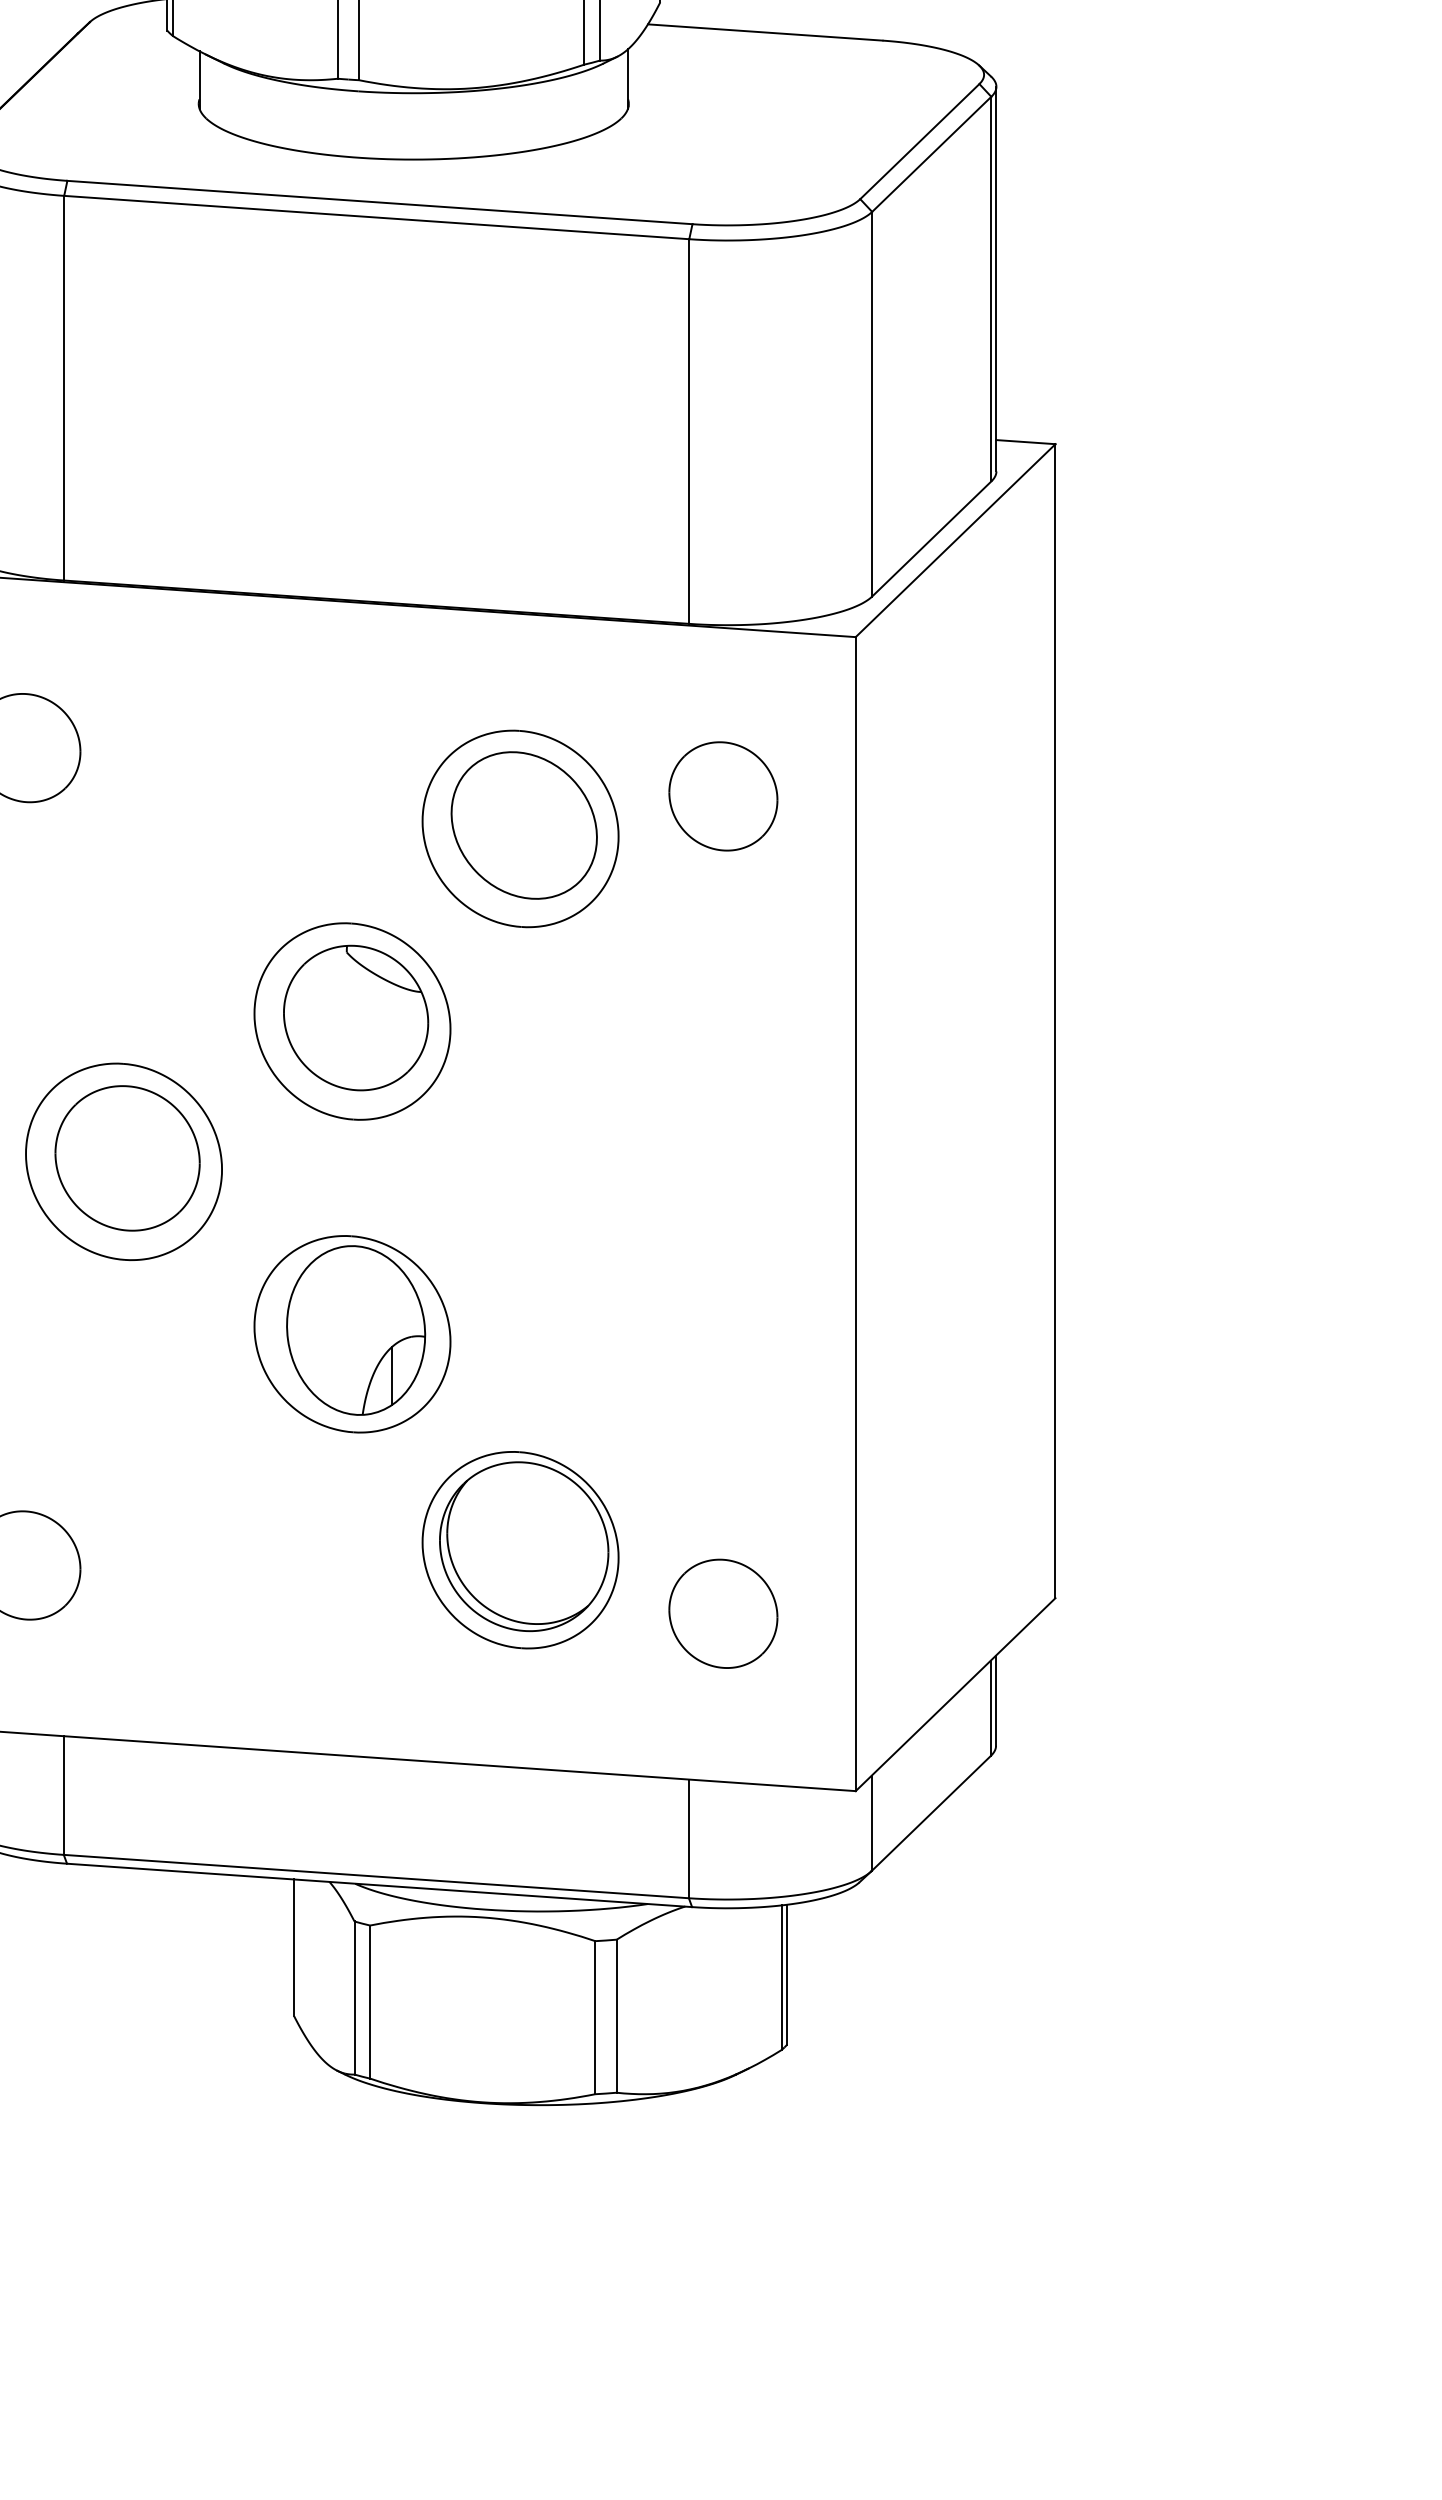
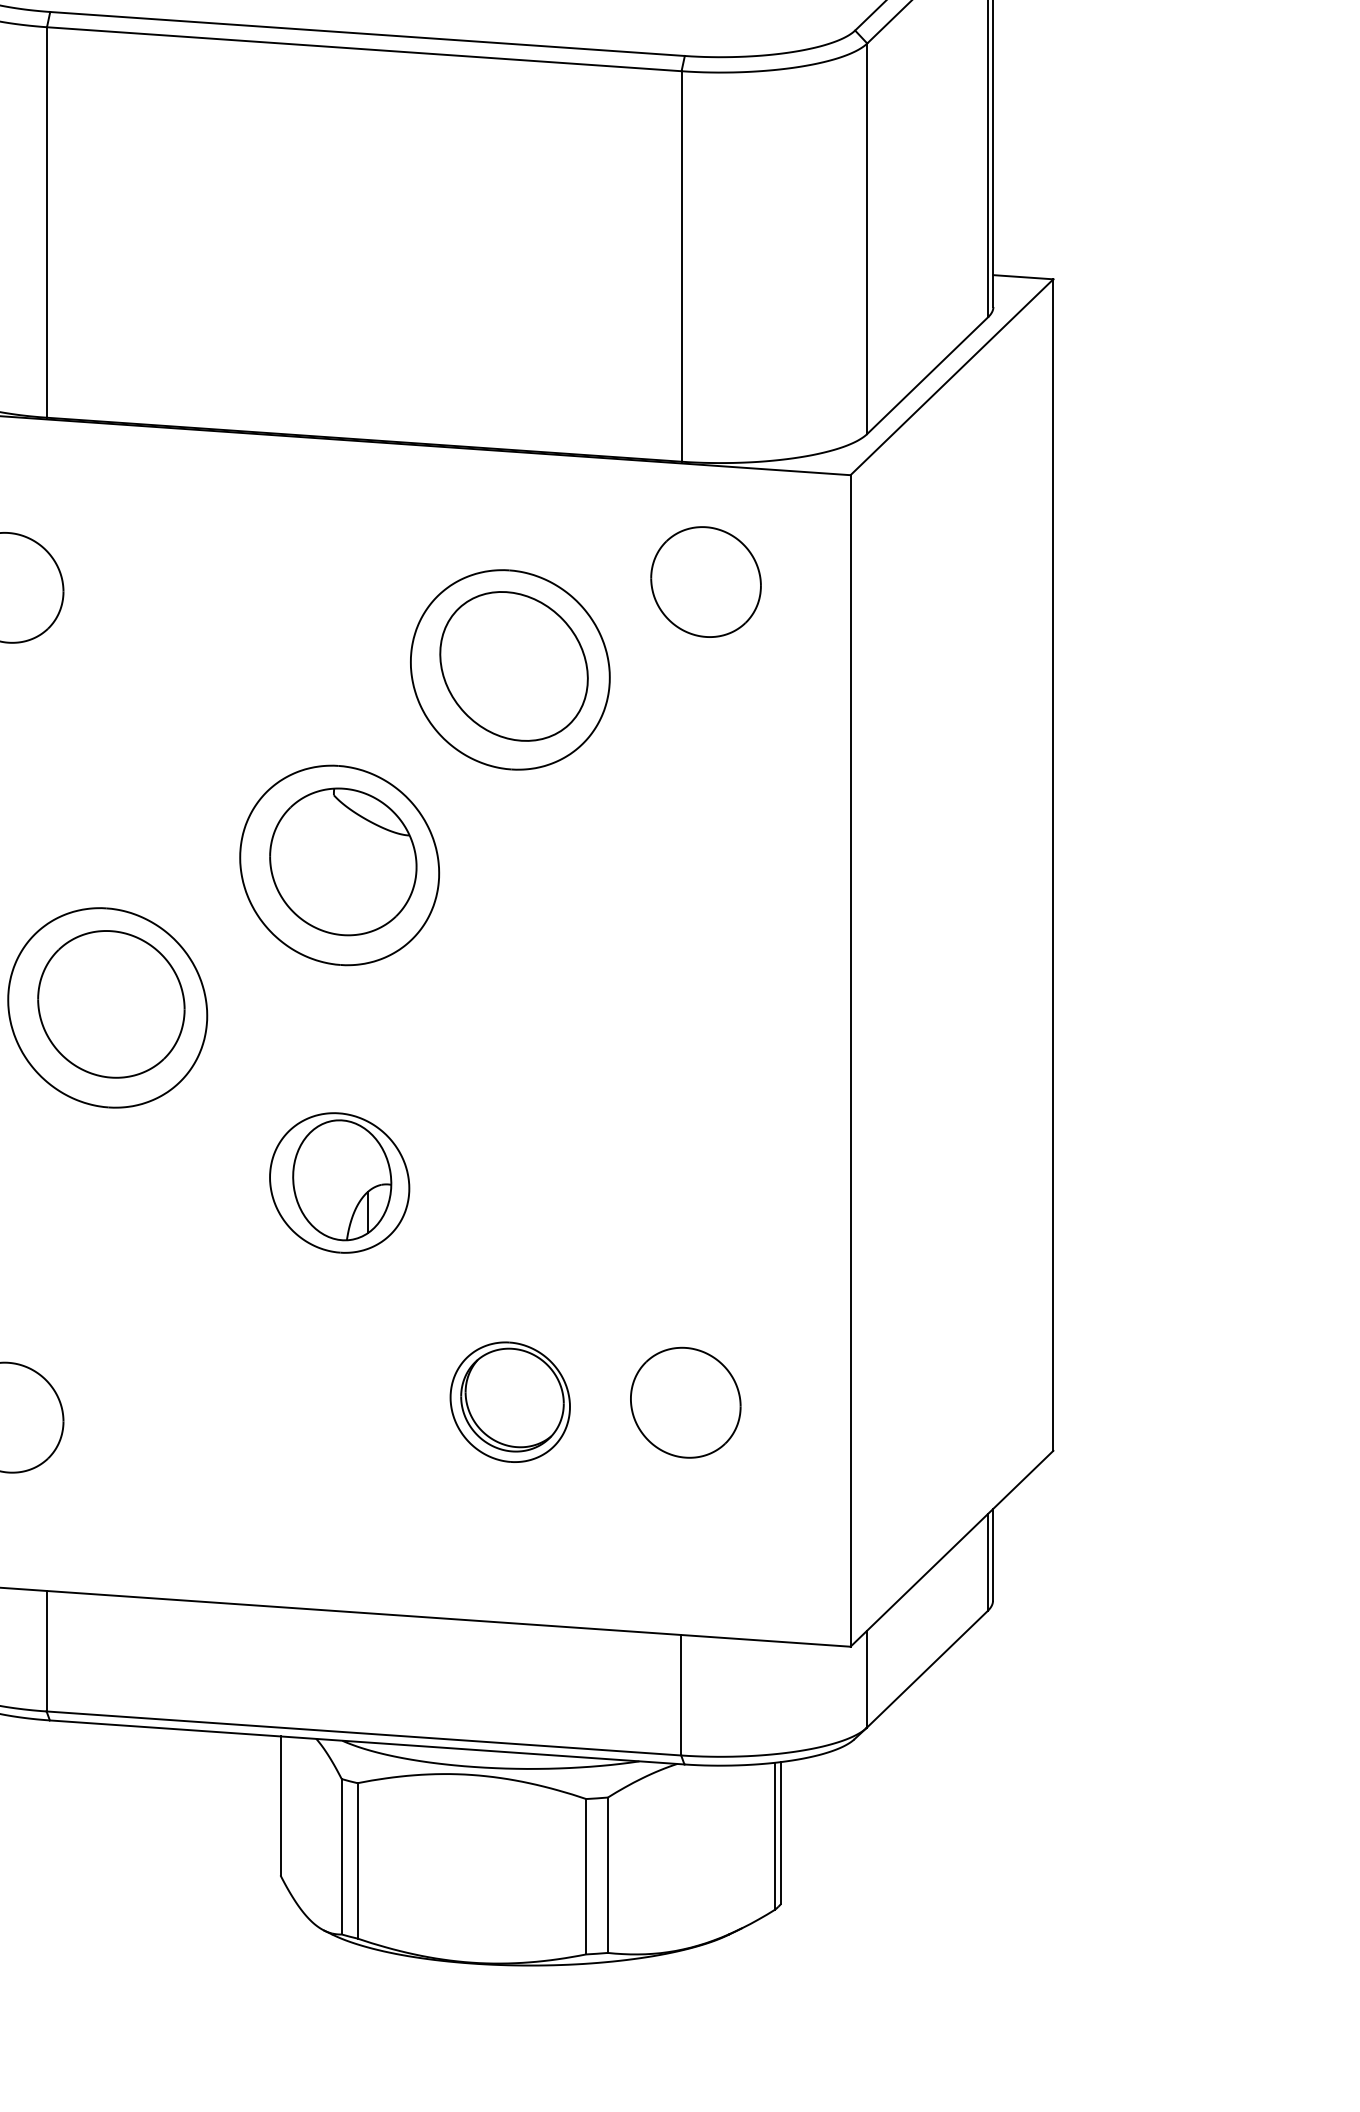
part: (723, 796) -> (706, 582), moved
part: (352, 1334) -> (339, 1183), size x0.7
part: (520, 1550) -> (510, 1402), size x0.6
part: (723, 1613) -> (685, 1402), moved

